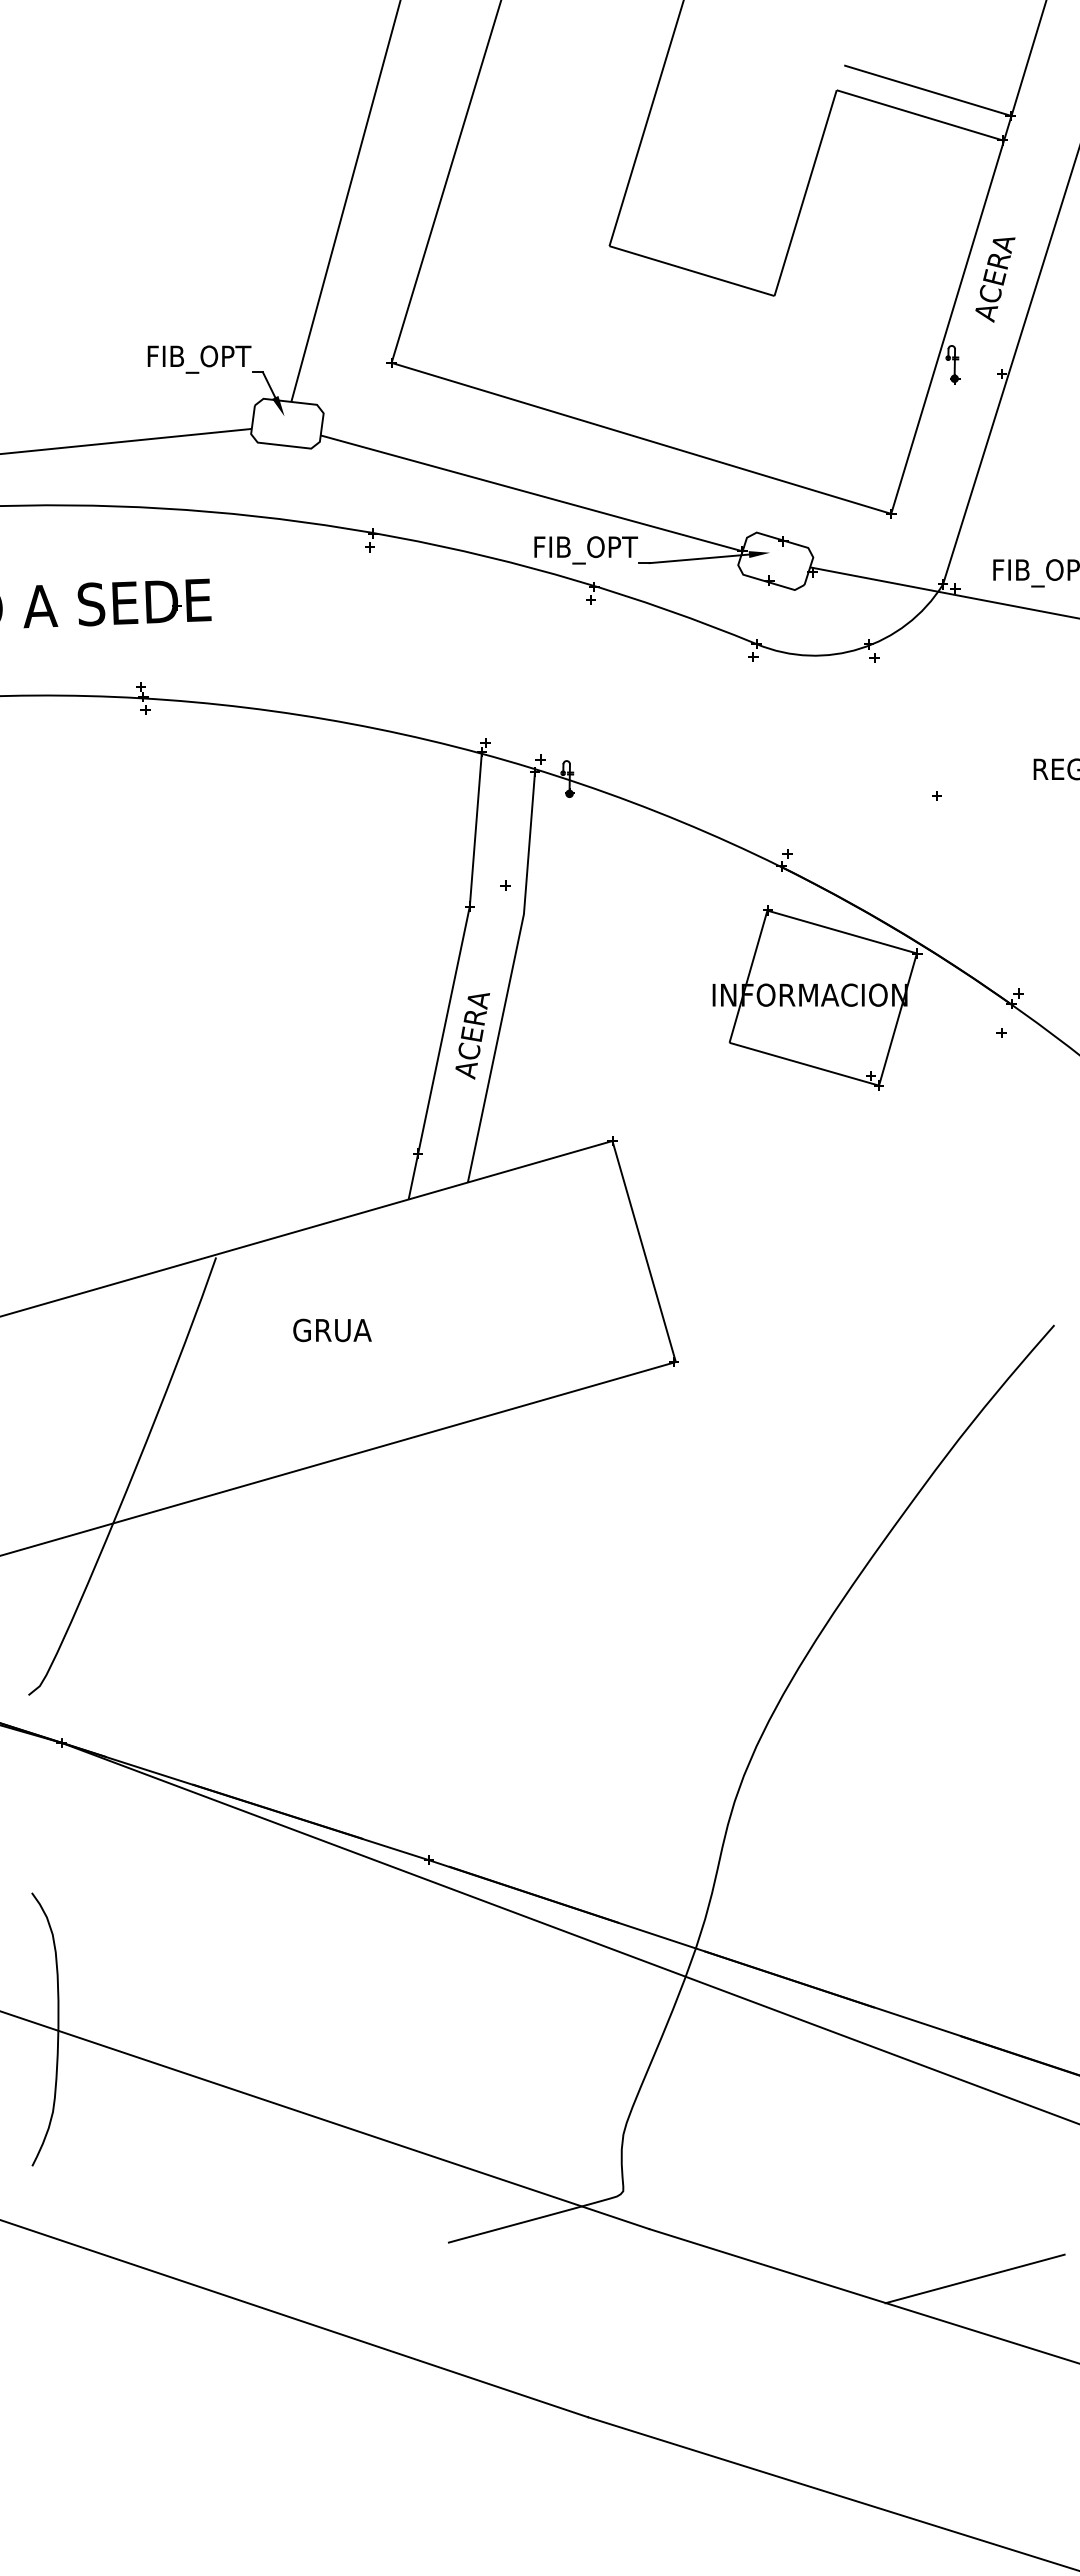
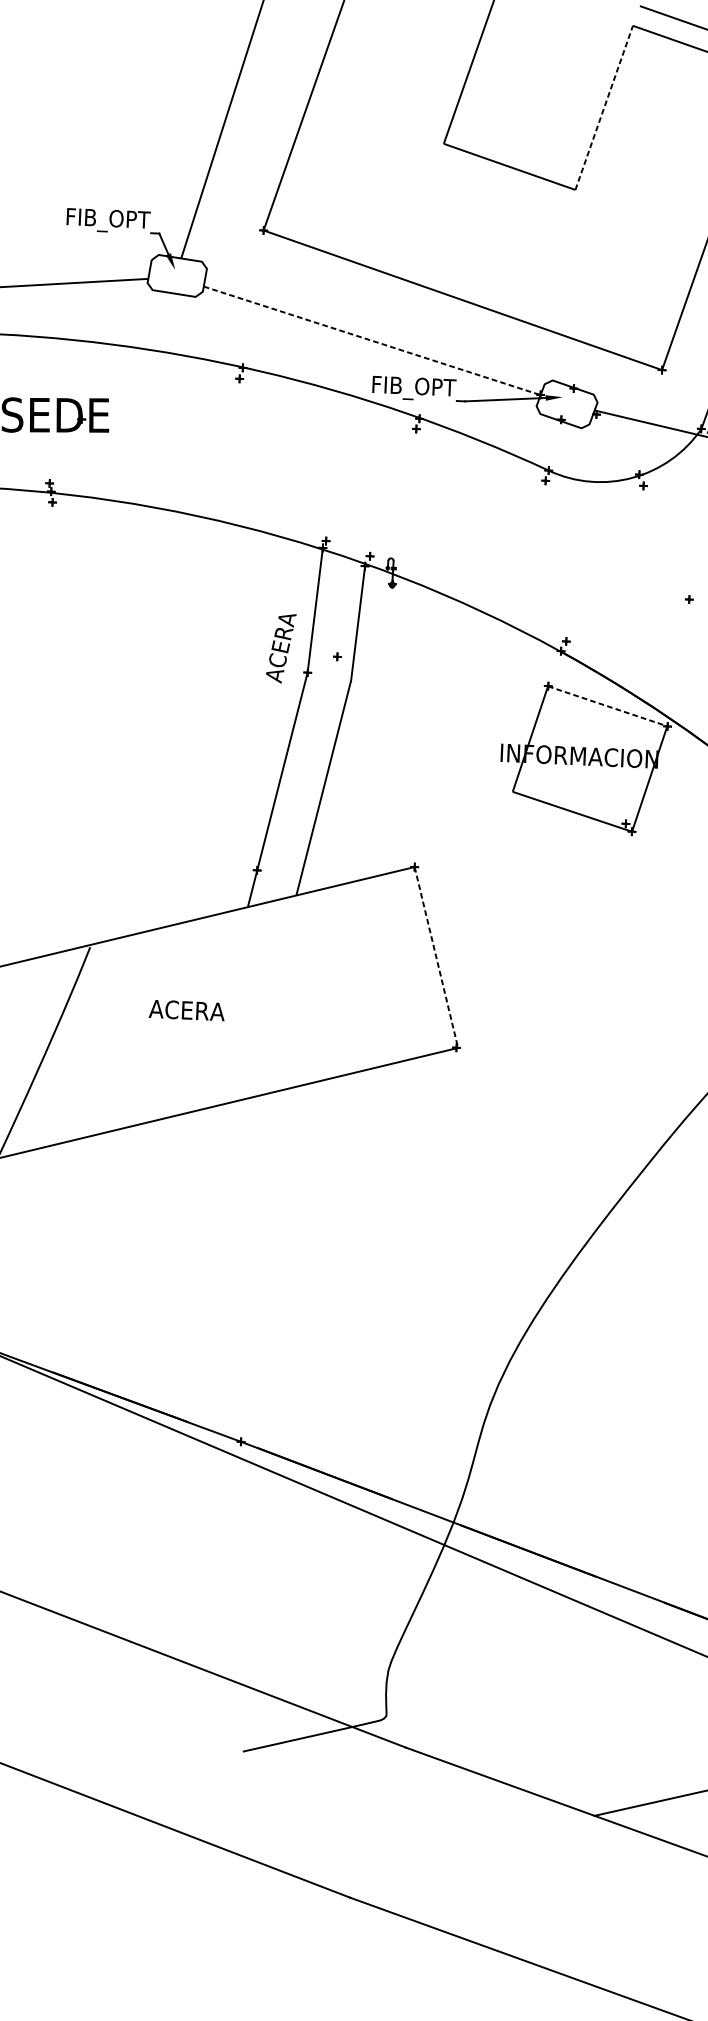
line: (805, 192) -> (604, 107), solid -> dashed
line: (531, 493) -> (372, 340), solid -> dashed
line: (842, 932) -> (607, 706), solid -> dashed
text: (472, 1036) -> (280, 648), moved
line: (644, 1251) -> (436, 957), solid -> dashed
text: (338, 1330) -> (186, 1010), GRUA -> ACERA

